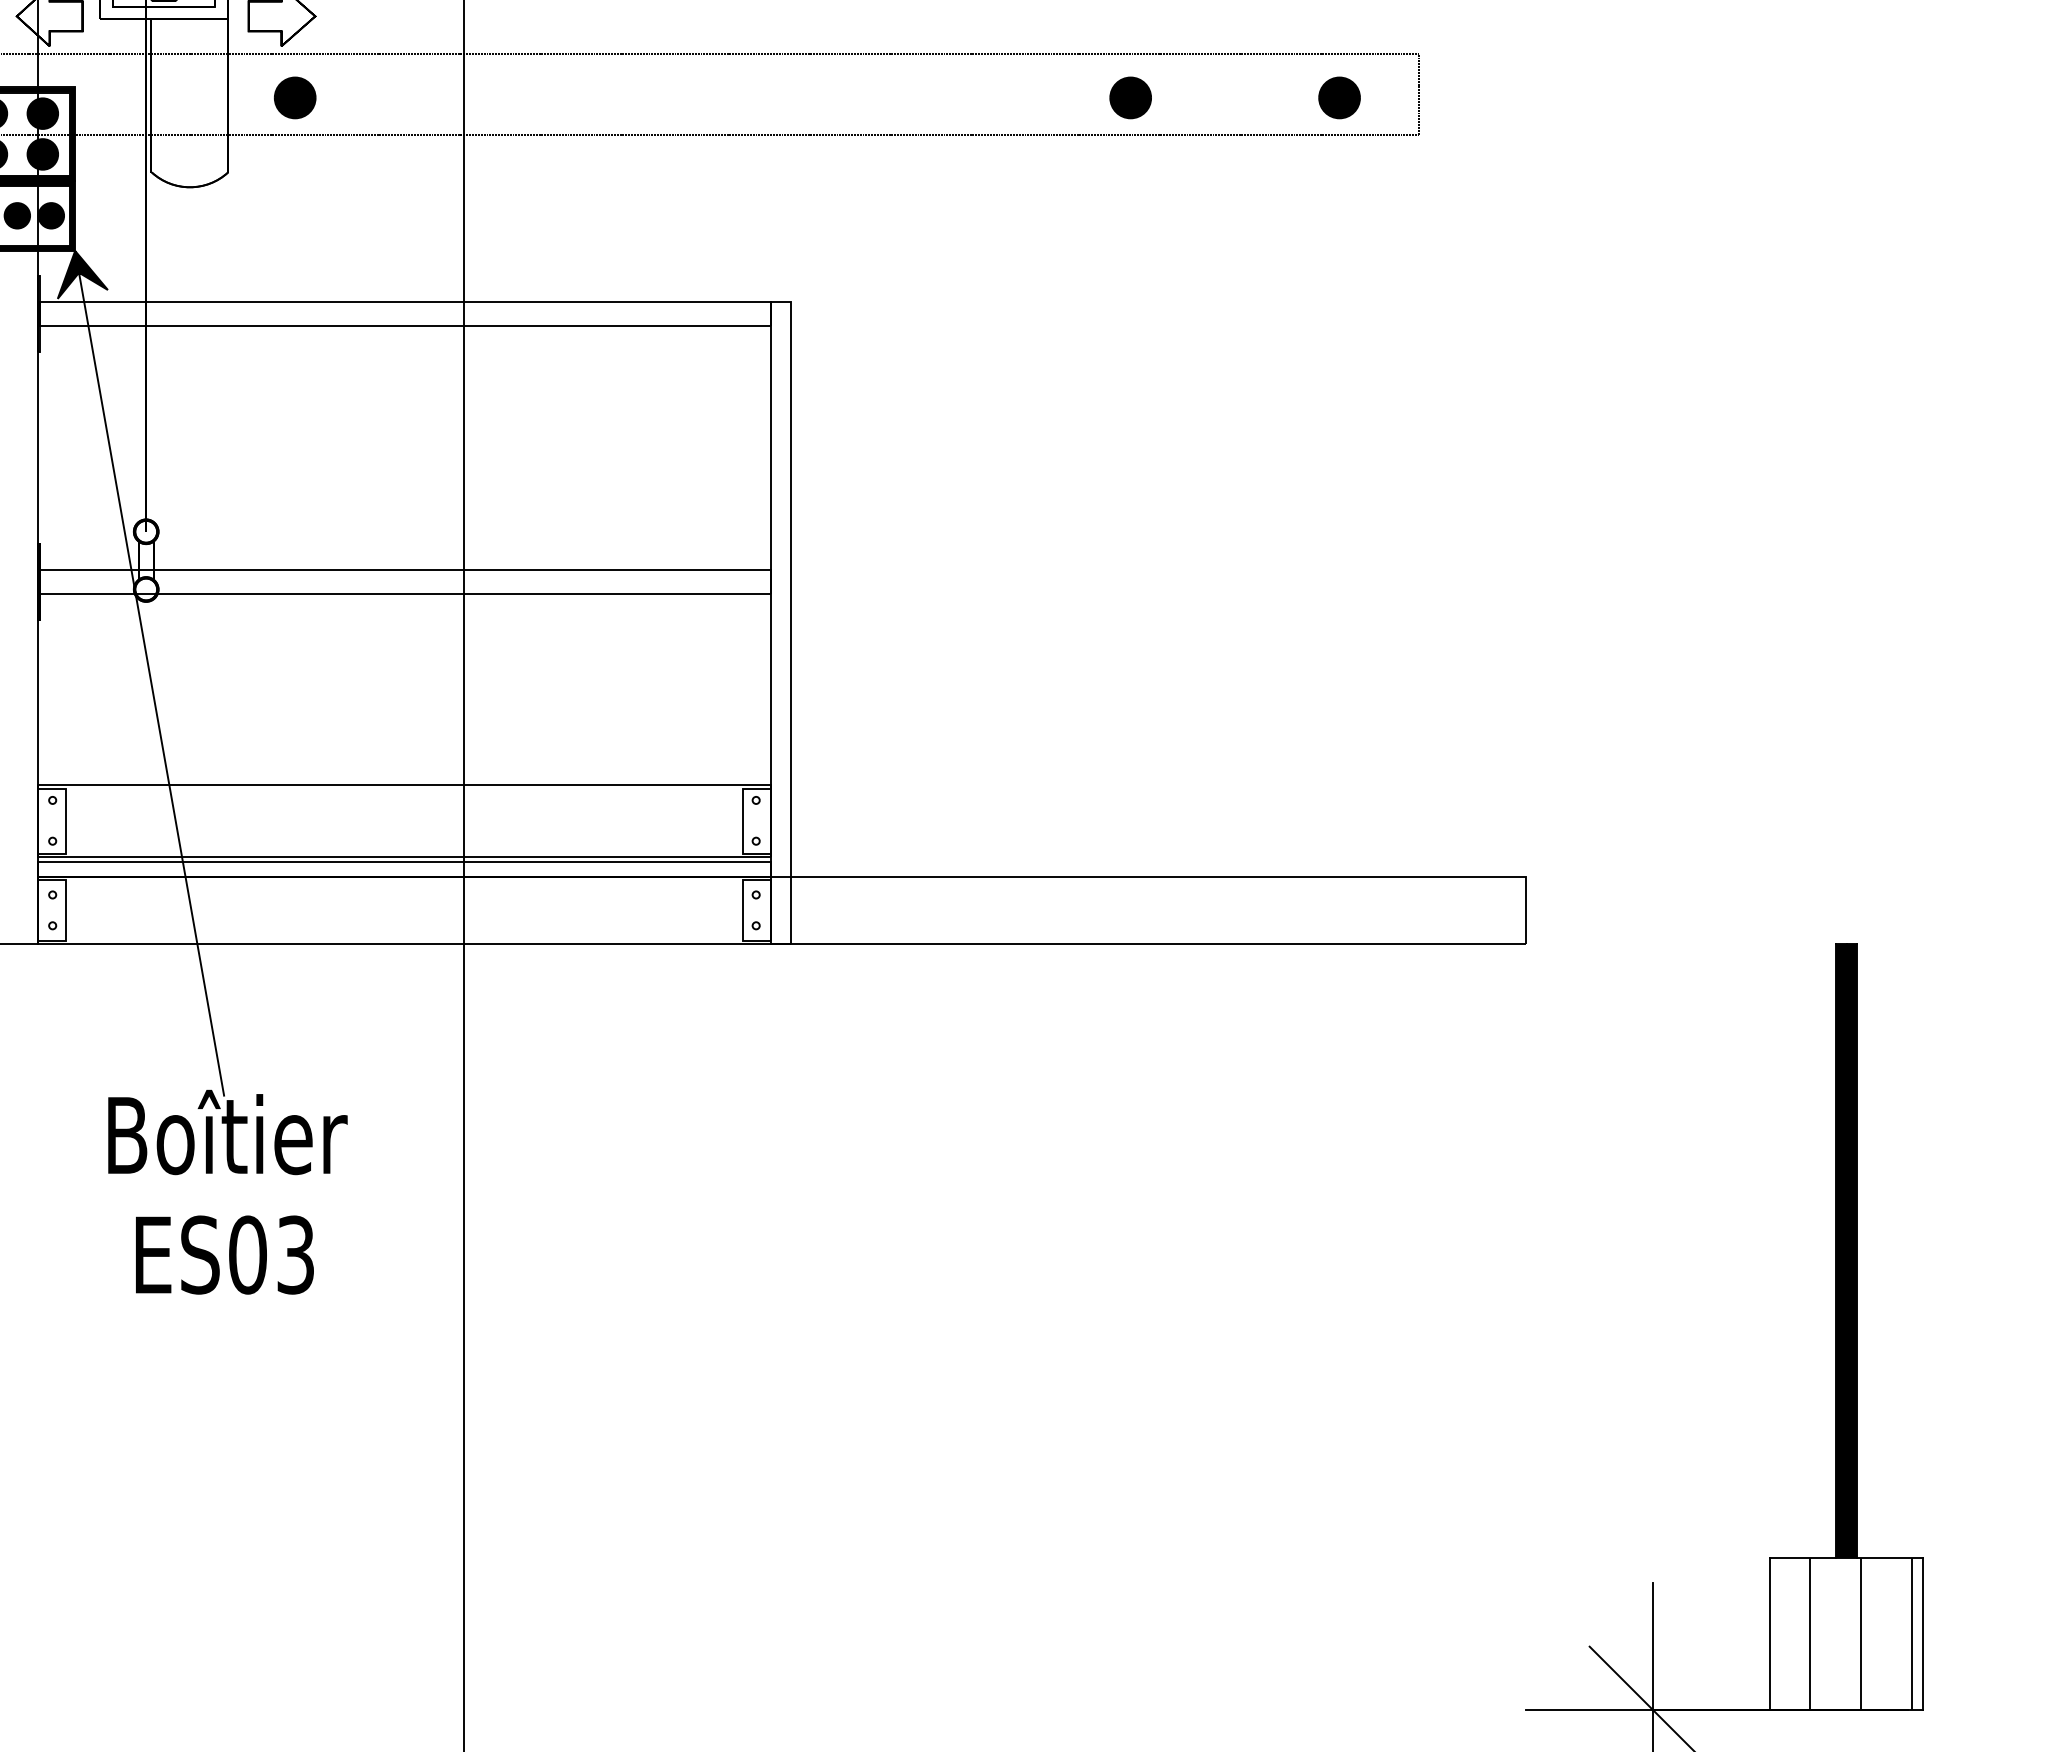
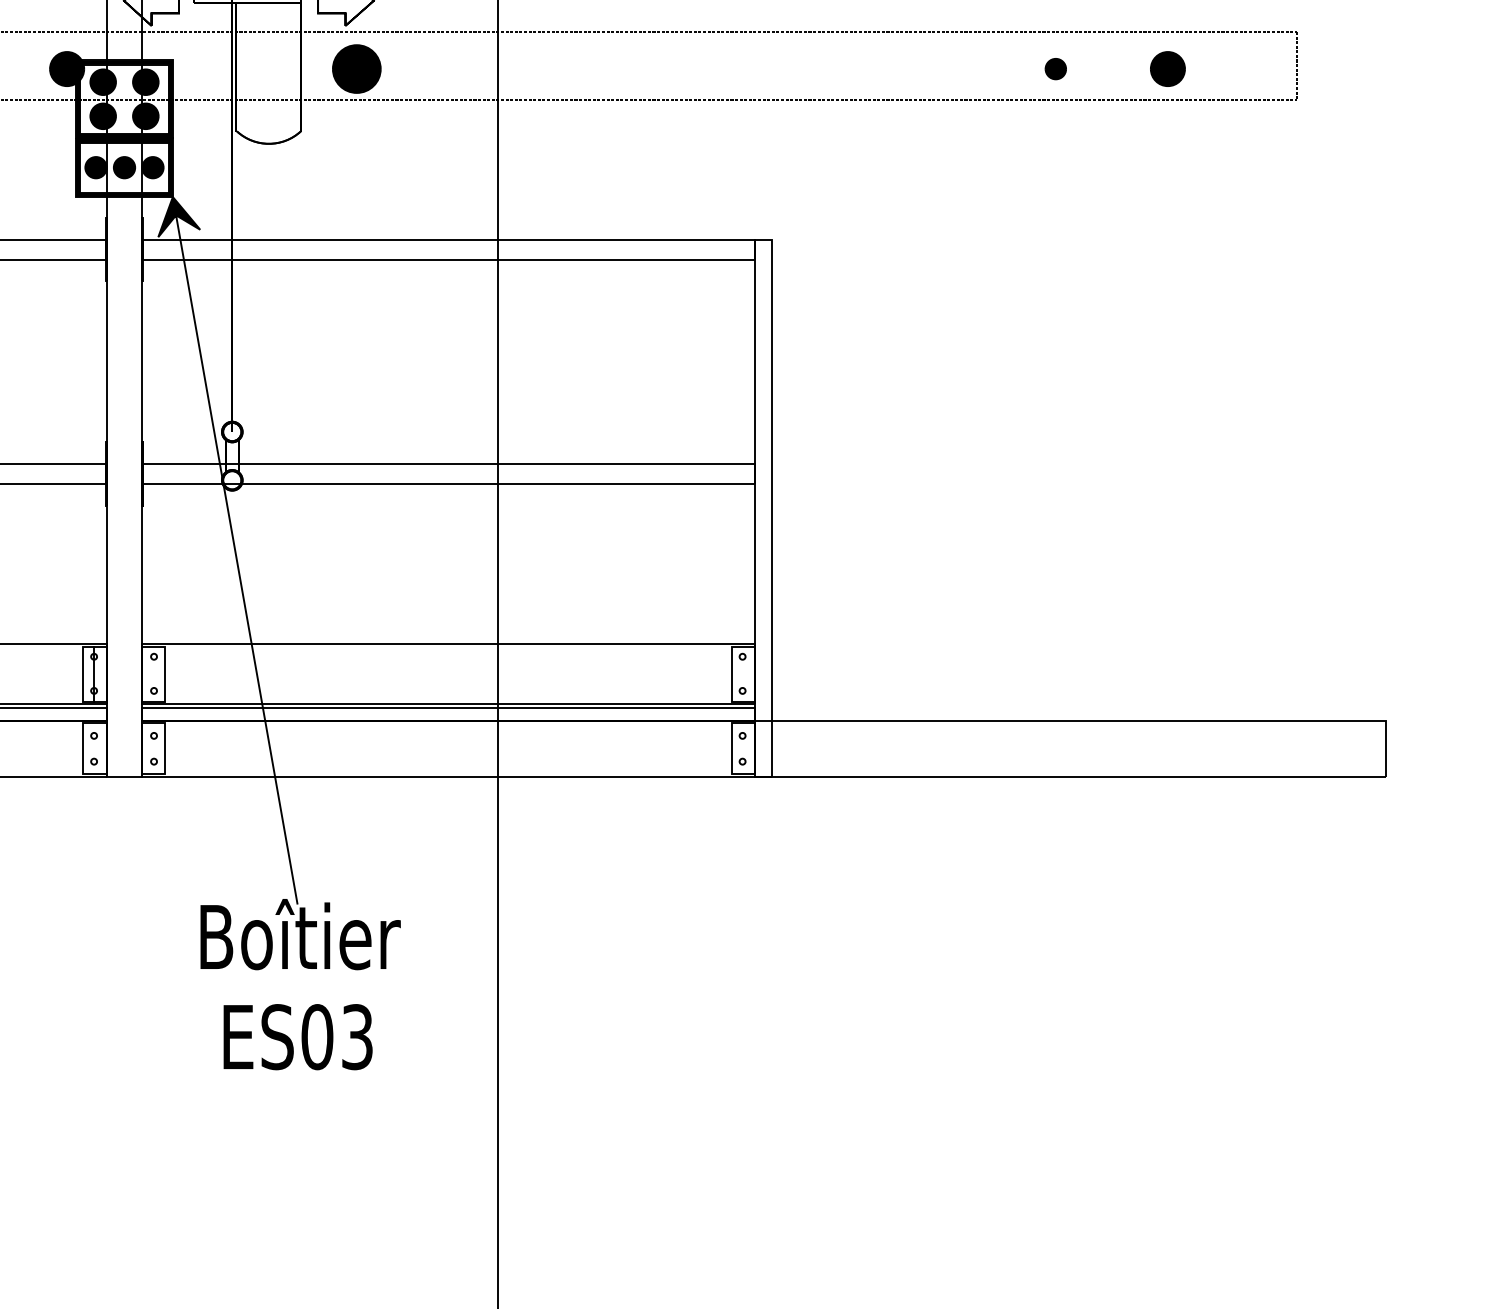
part: (295, 97) -> (357, 68), size x1.4
part: (1130, 97) -> (1055, 68), size x0.6
part: (1339, 97) -> (1167, 68), moved

